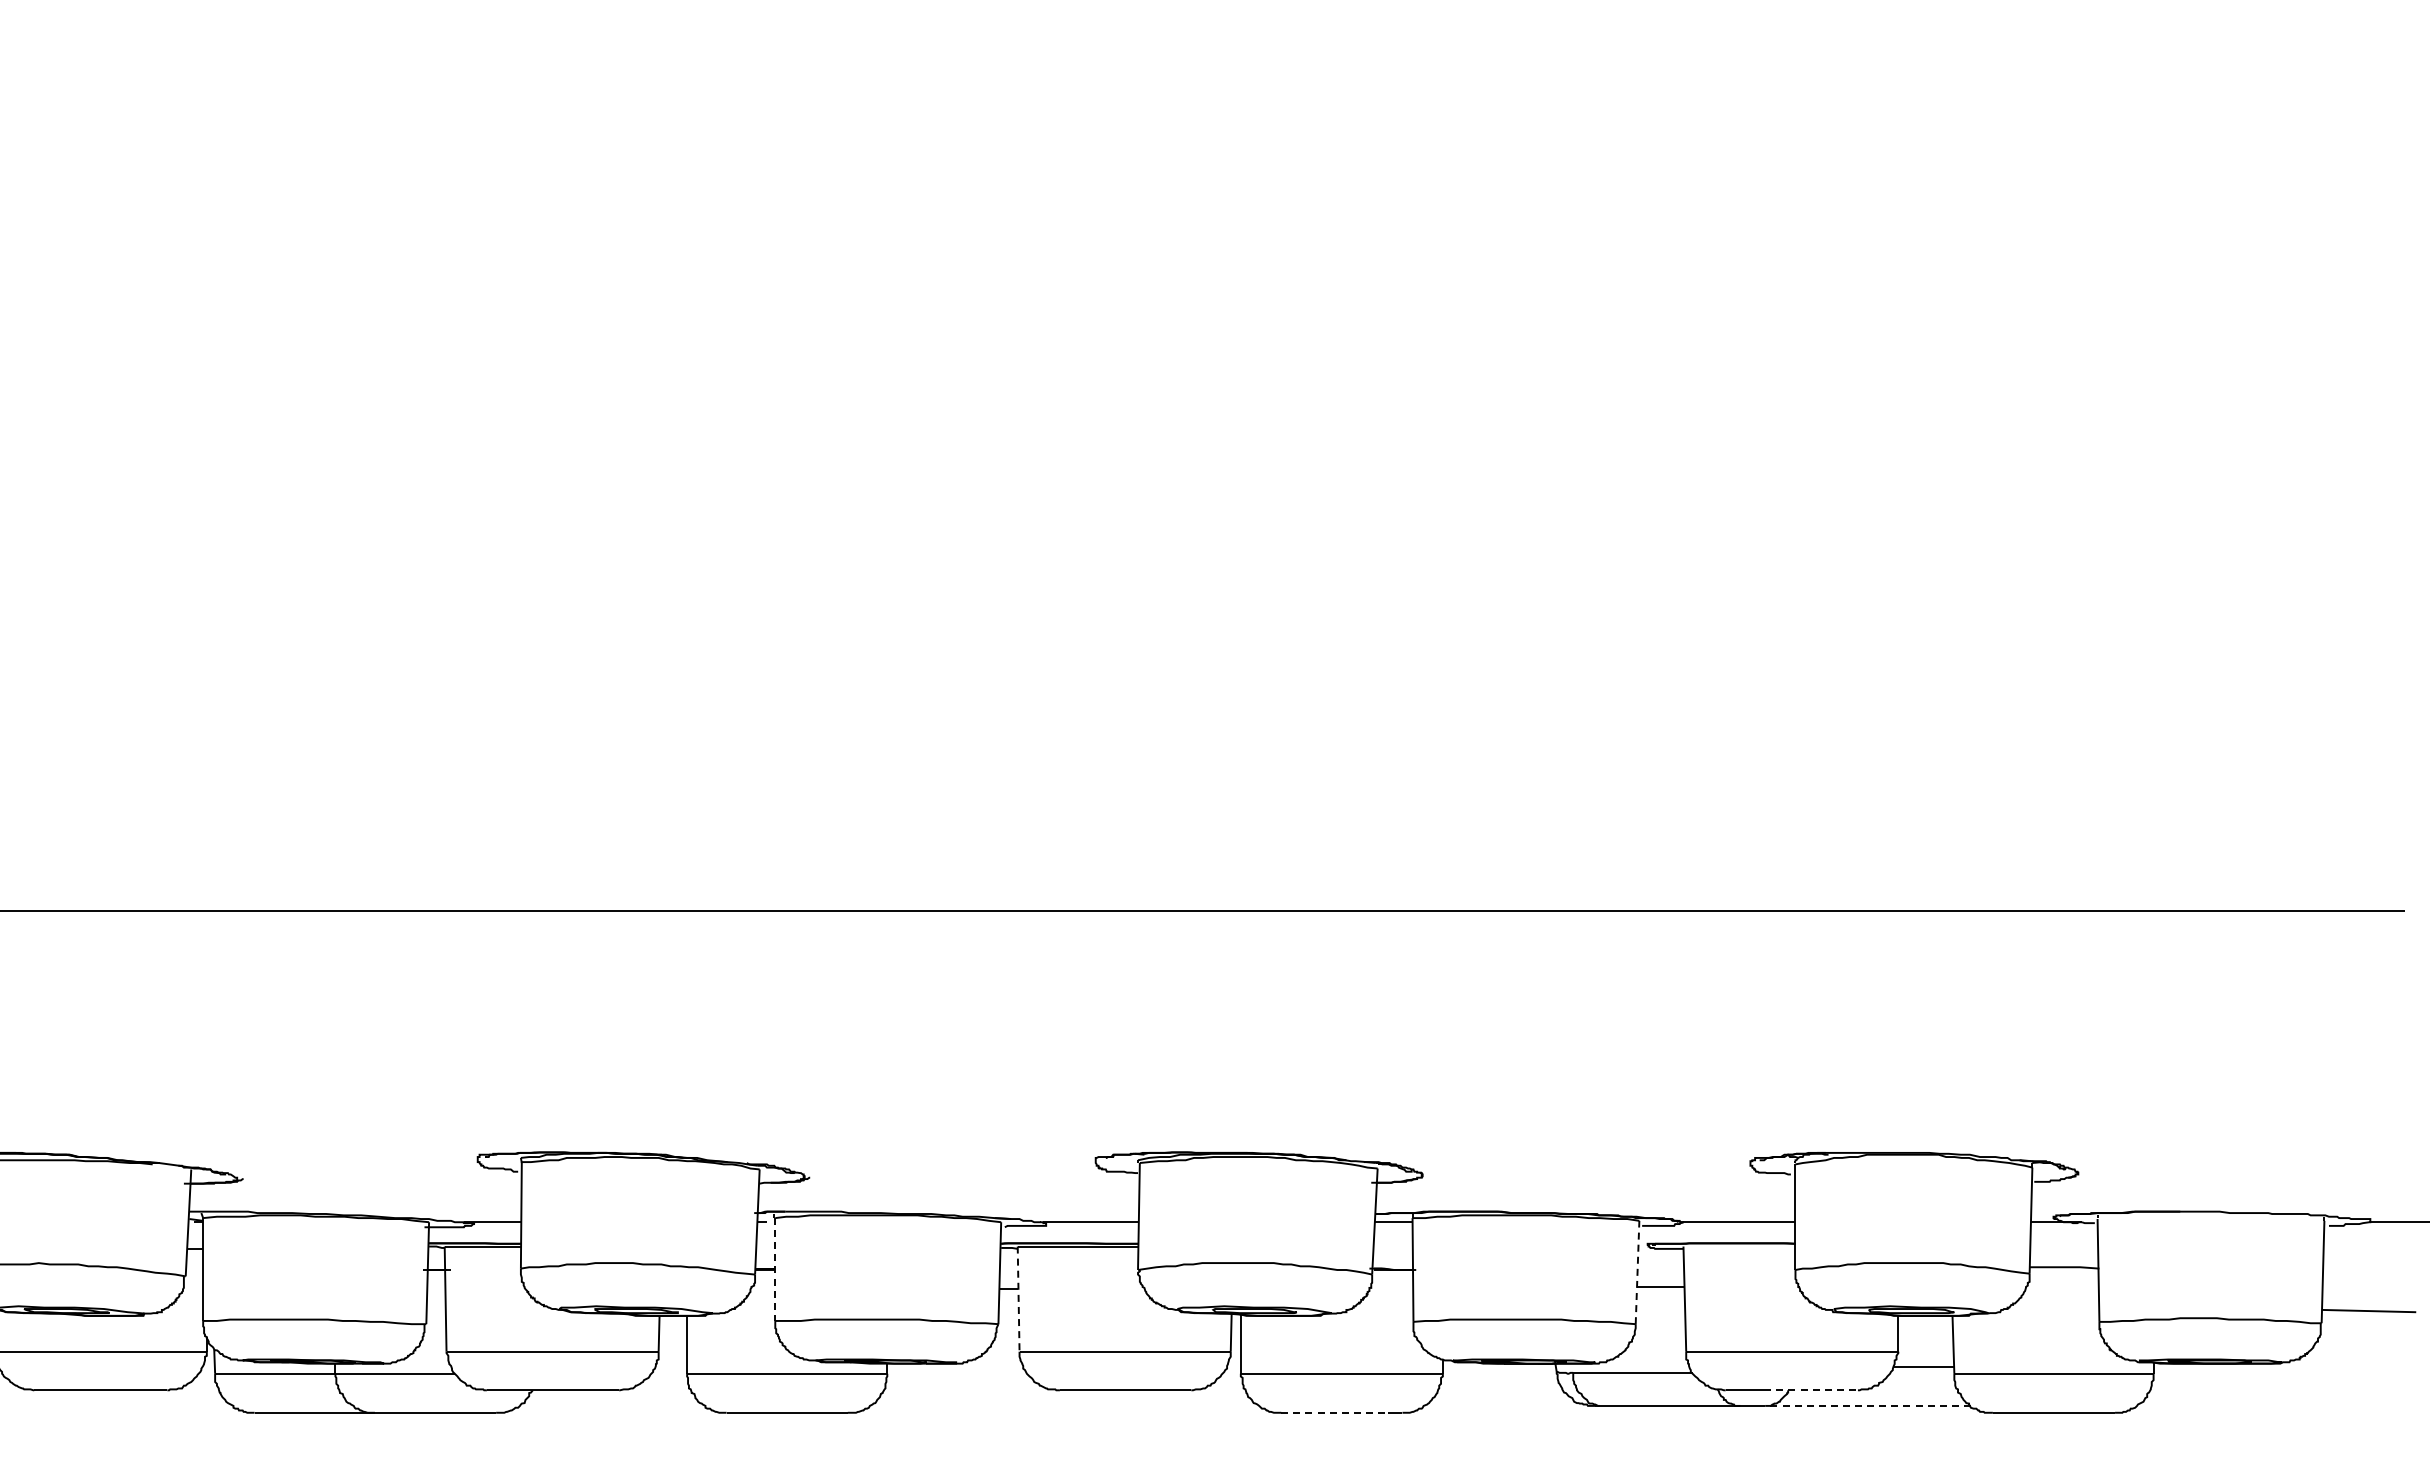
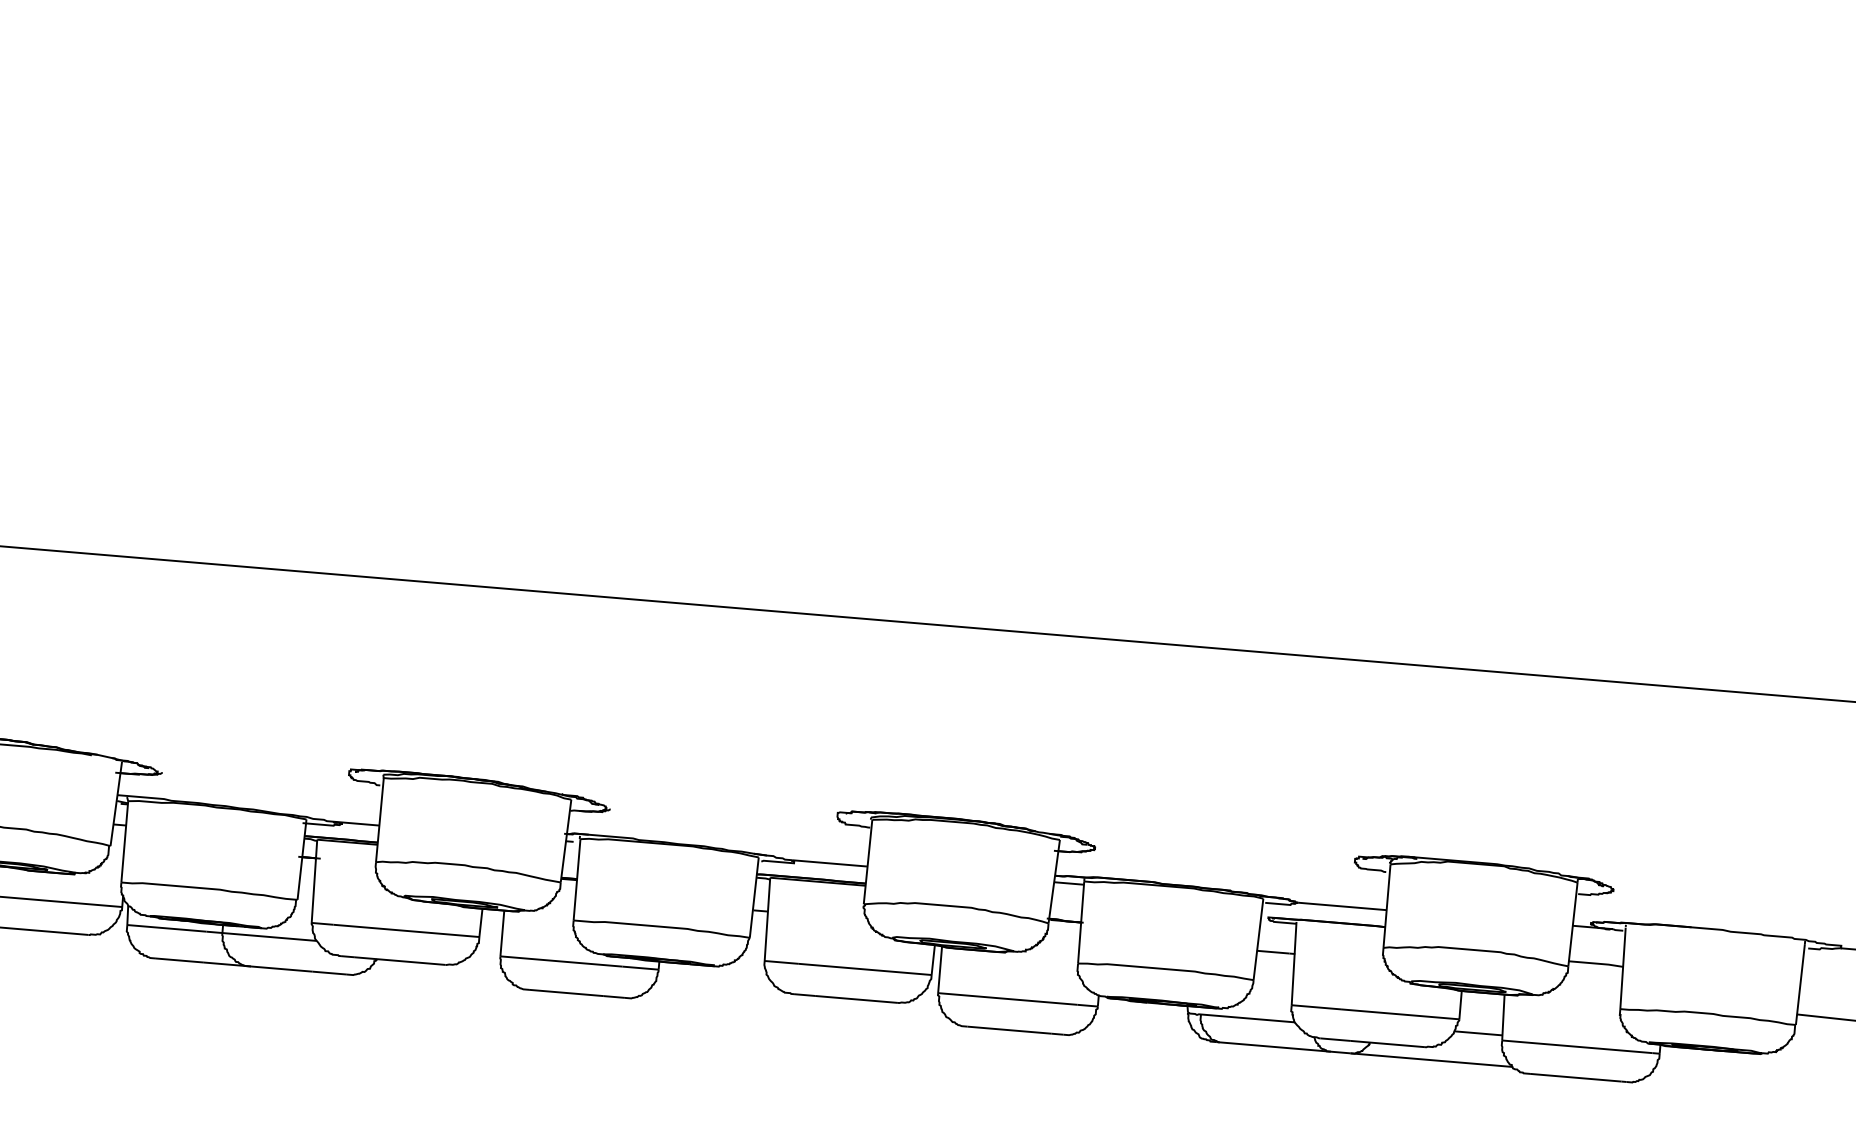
line: (775, 1270) -> (577, 880), dashed -> solid
line: (1637, 1272) -> (1258, 939), dashed -> solid
line: (1018, 1299) -> (767, 919), dashed -> solid
line: (1811, 1390) -> (1388, 1044), dashed -> solid
line: (1868, 1405) -> (1432, 1059), dashed -> solid
line: (1335, 1412) -> (1010, 1030), dashed -> solid

